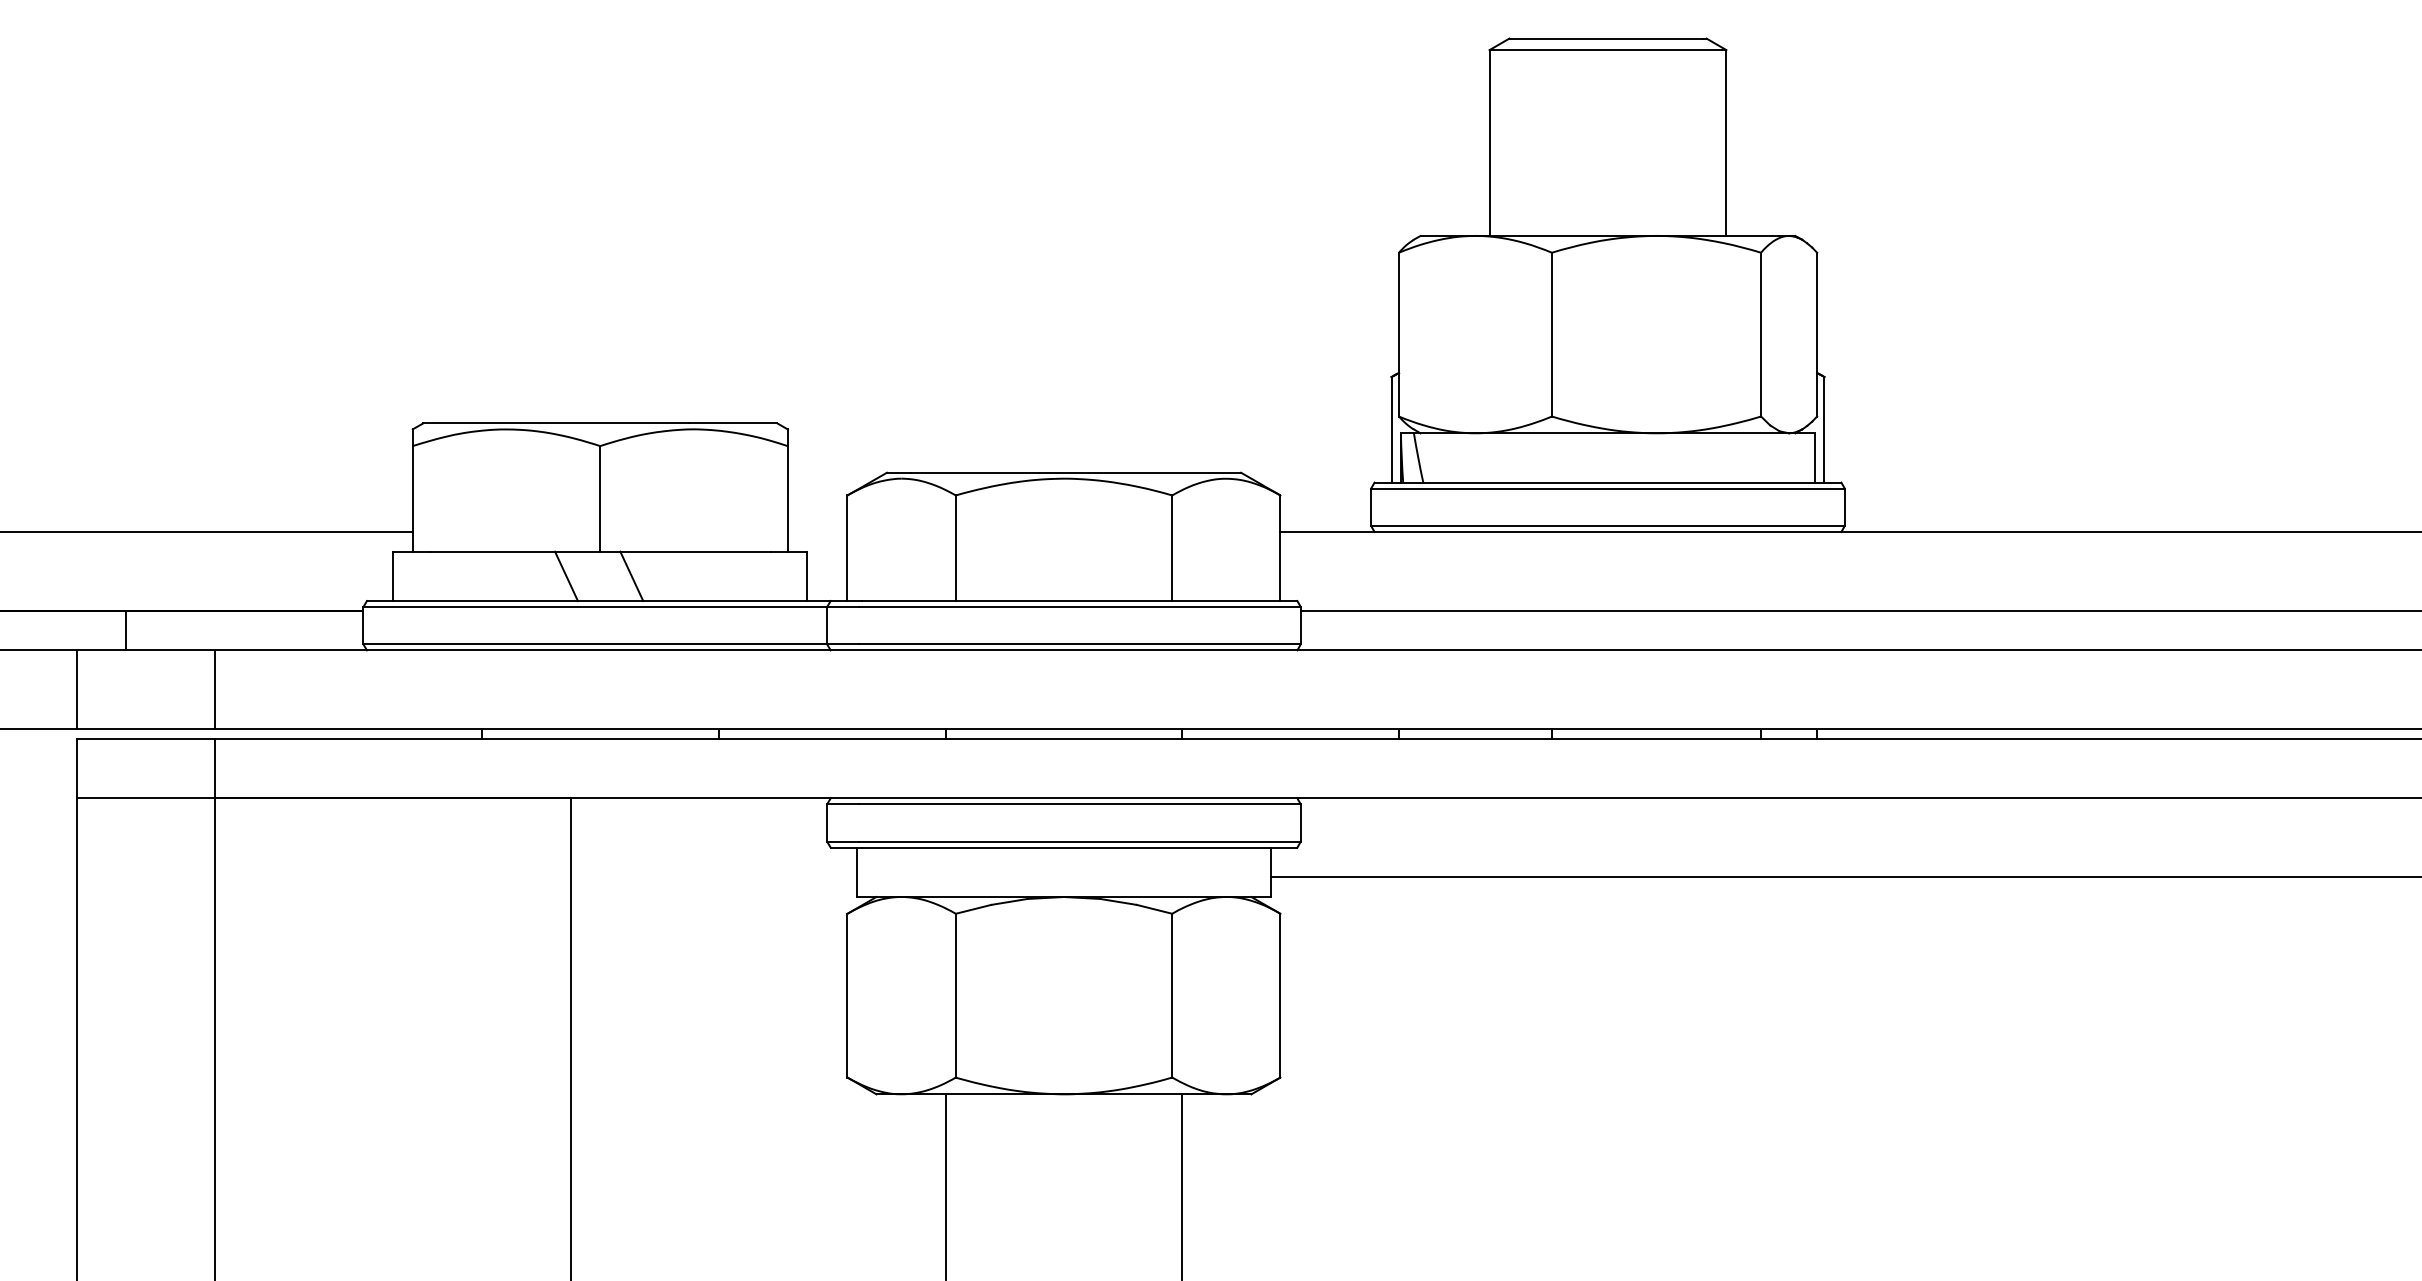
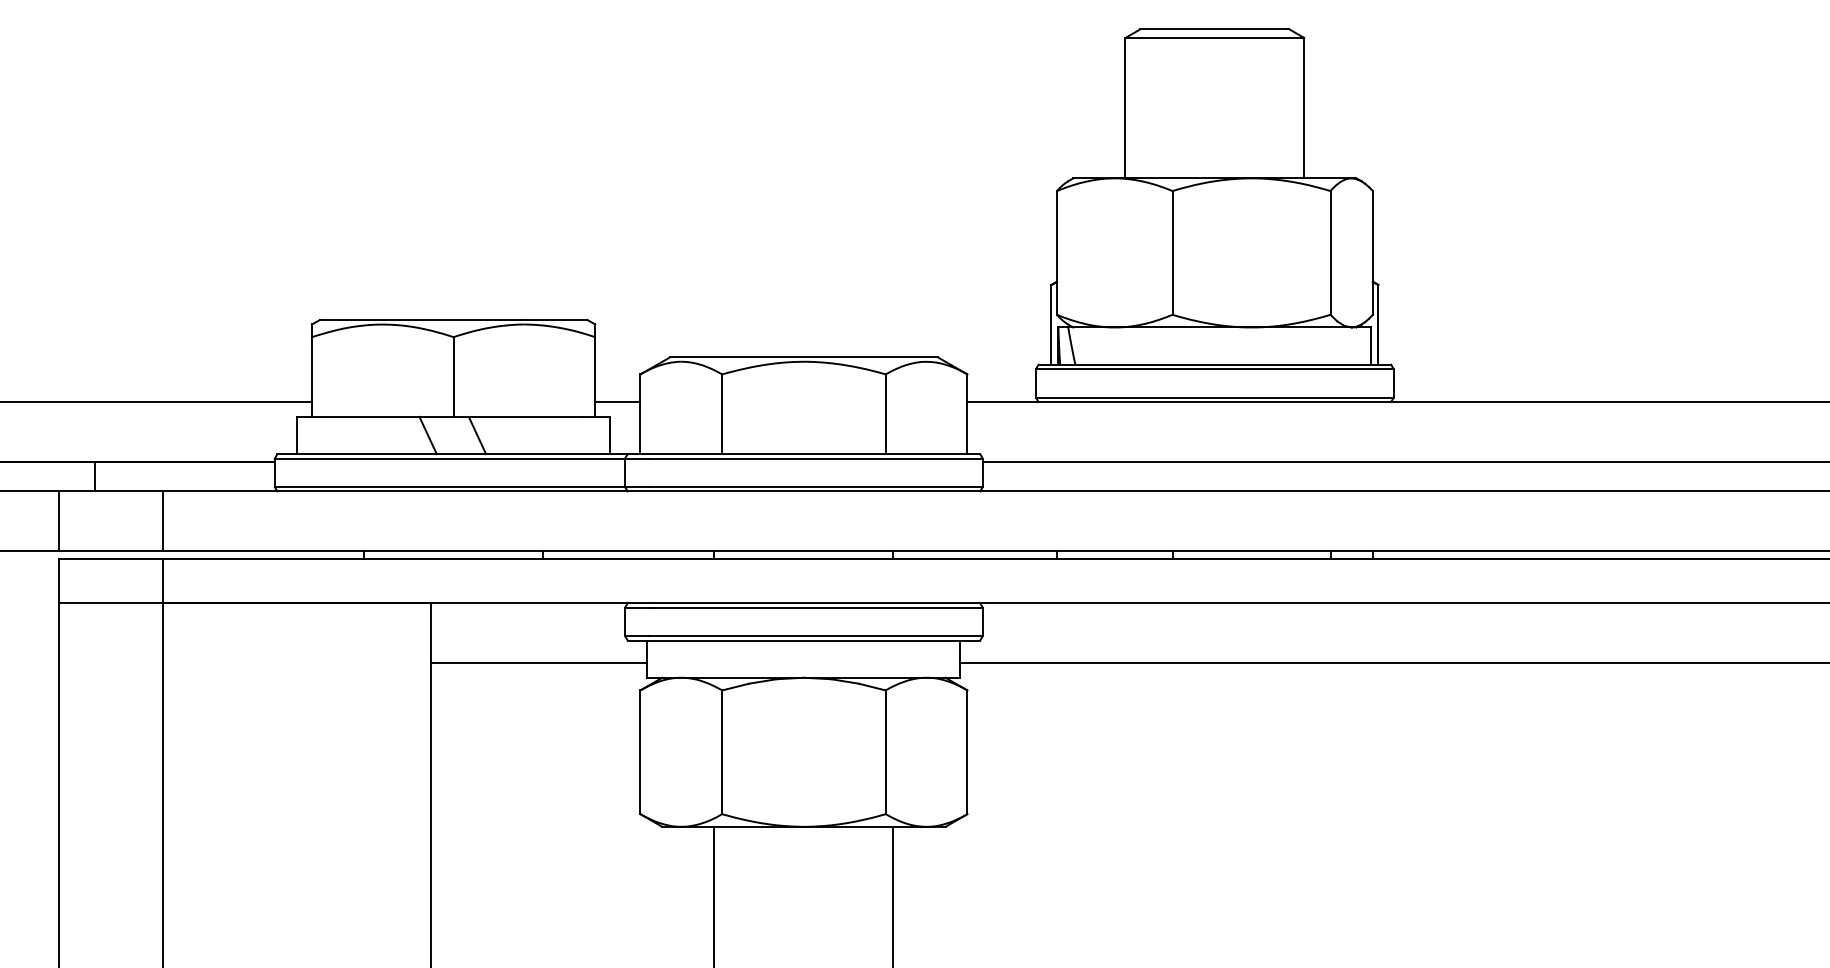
line: (817, 531) -> (617, 401), added
line: (713, 877) -> (539, 663), added

